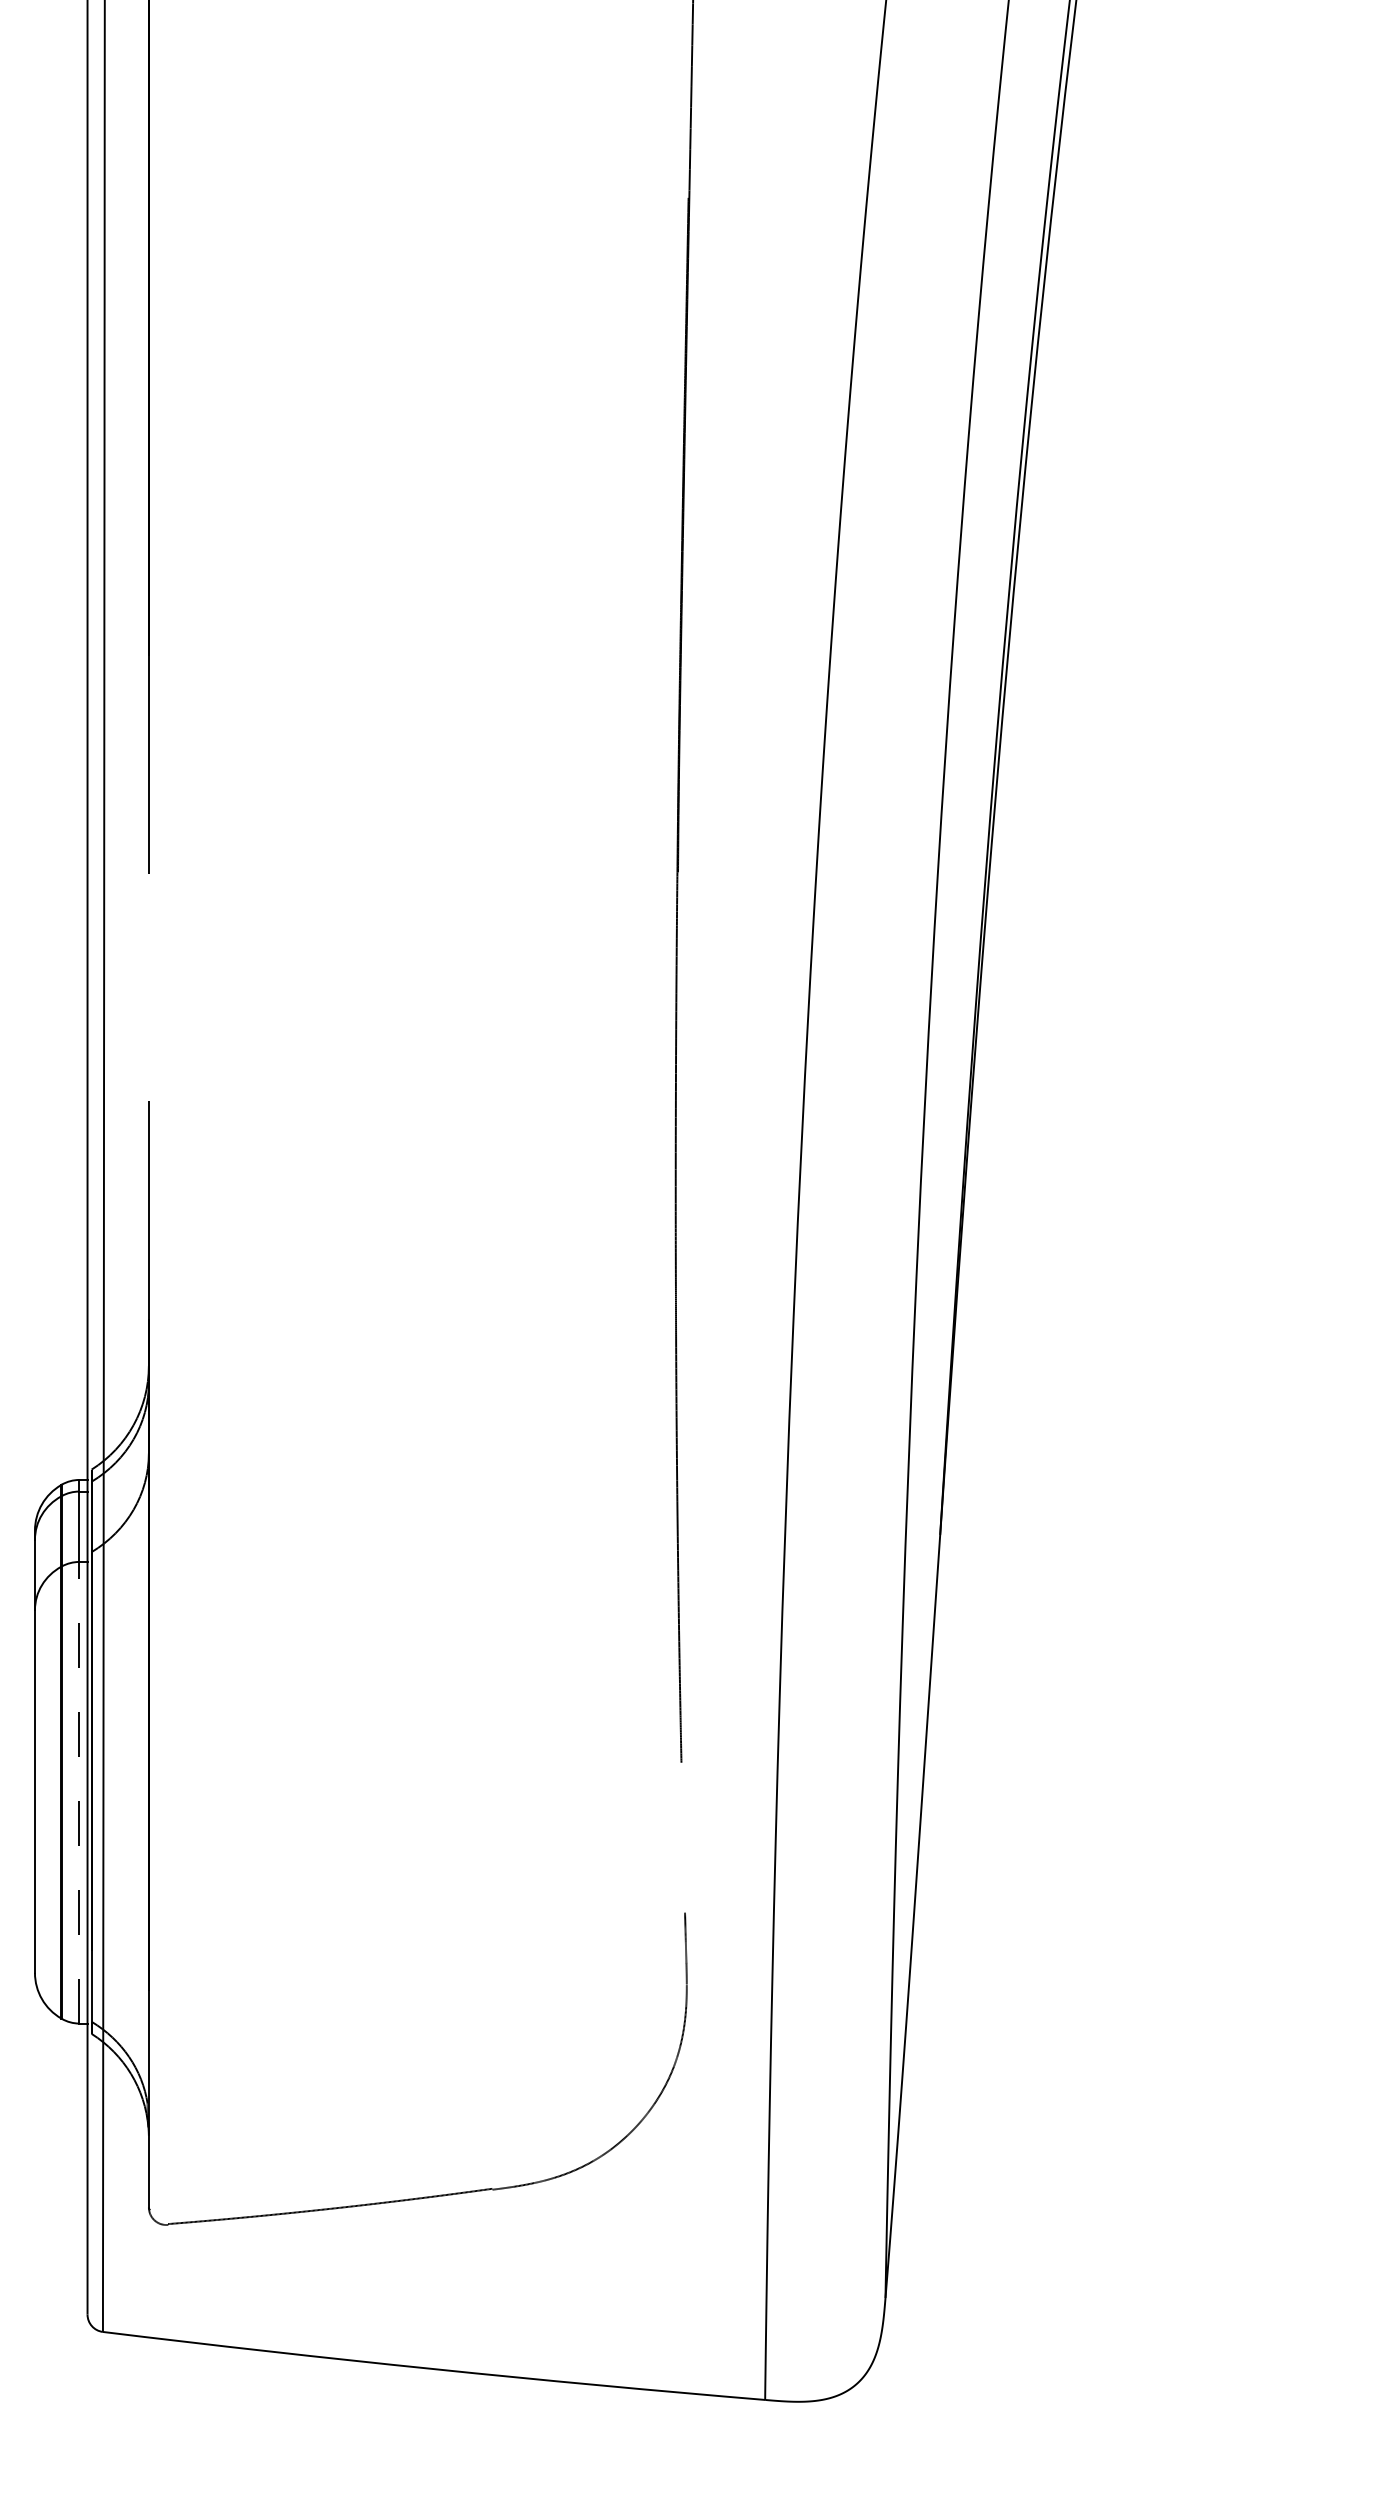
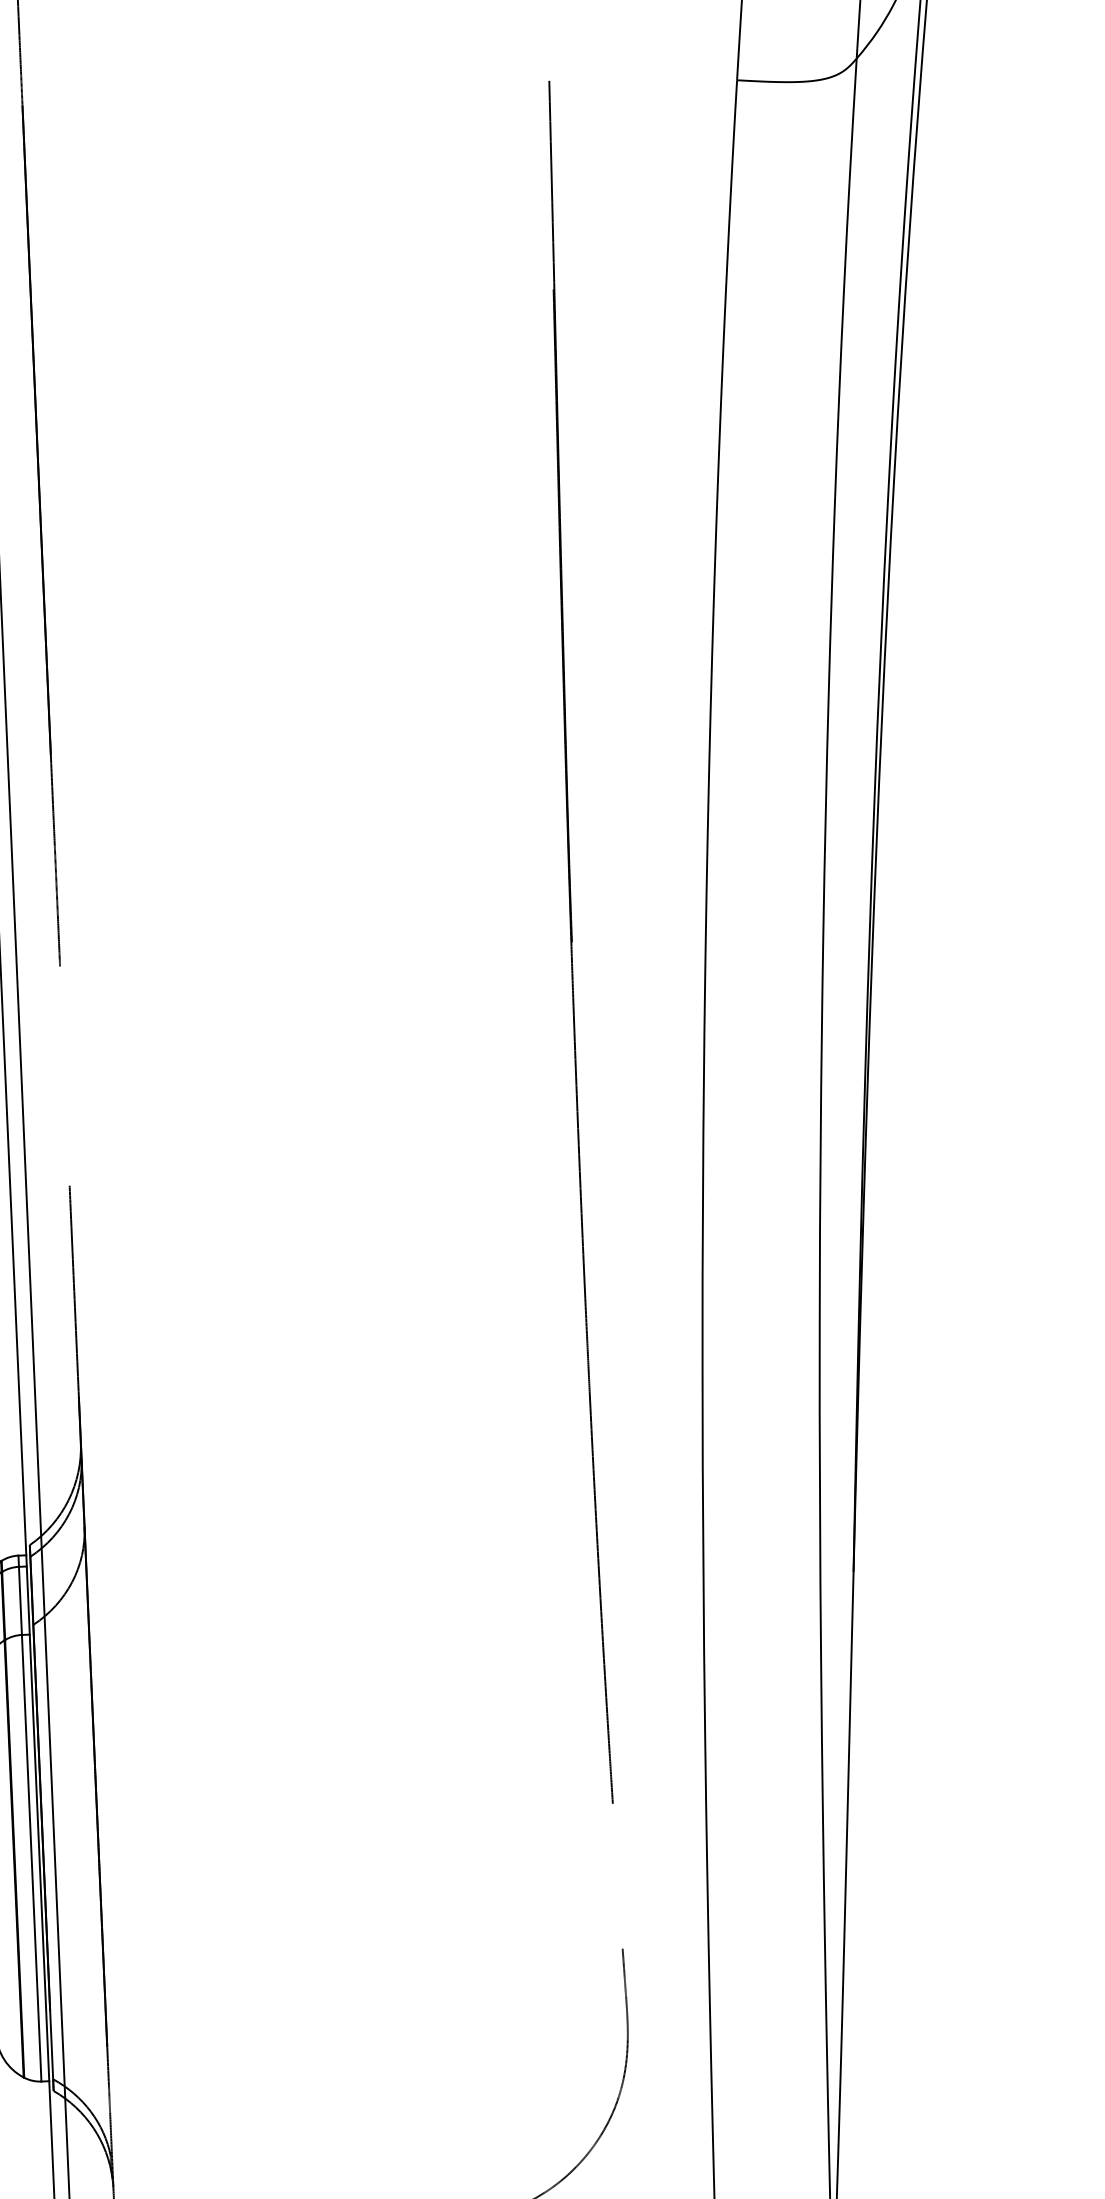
line: (79, 1792) -> (31, 1857), dashed -> solid

